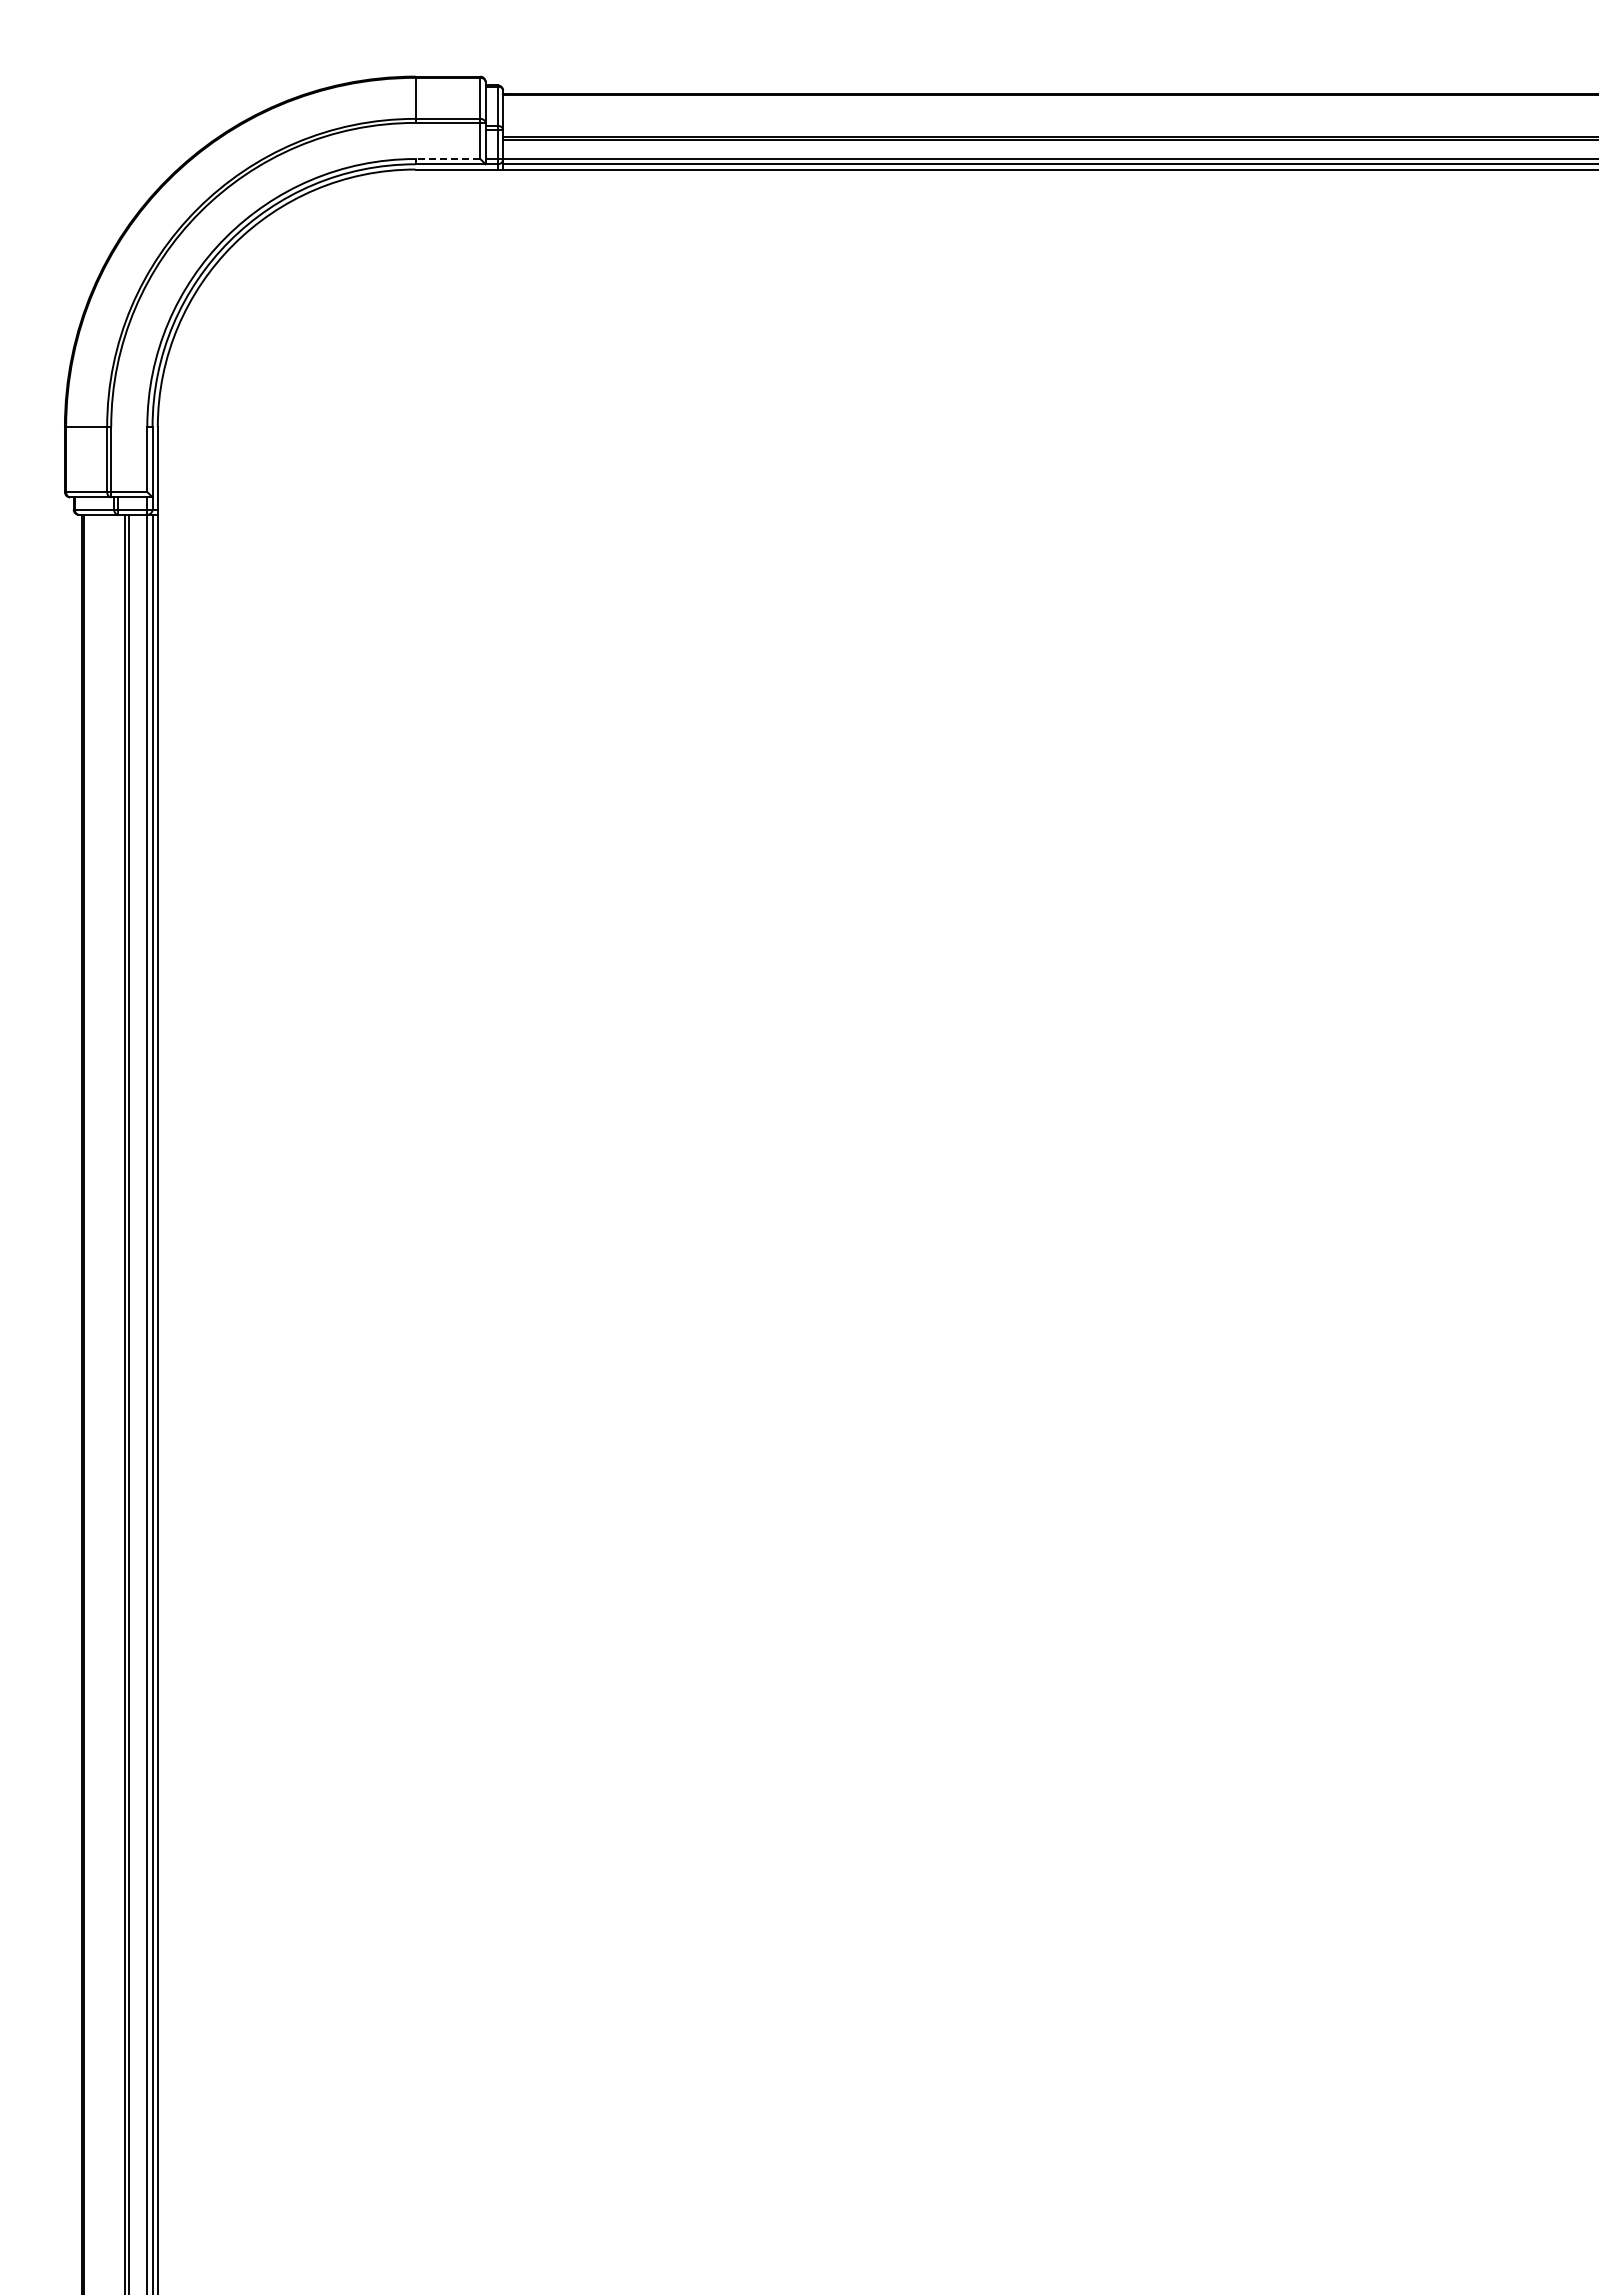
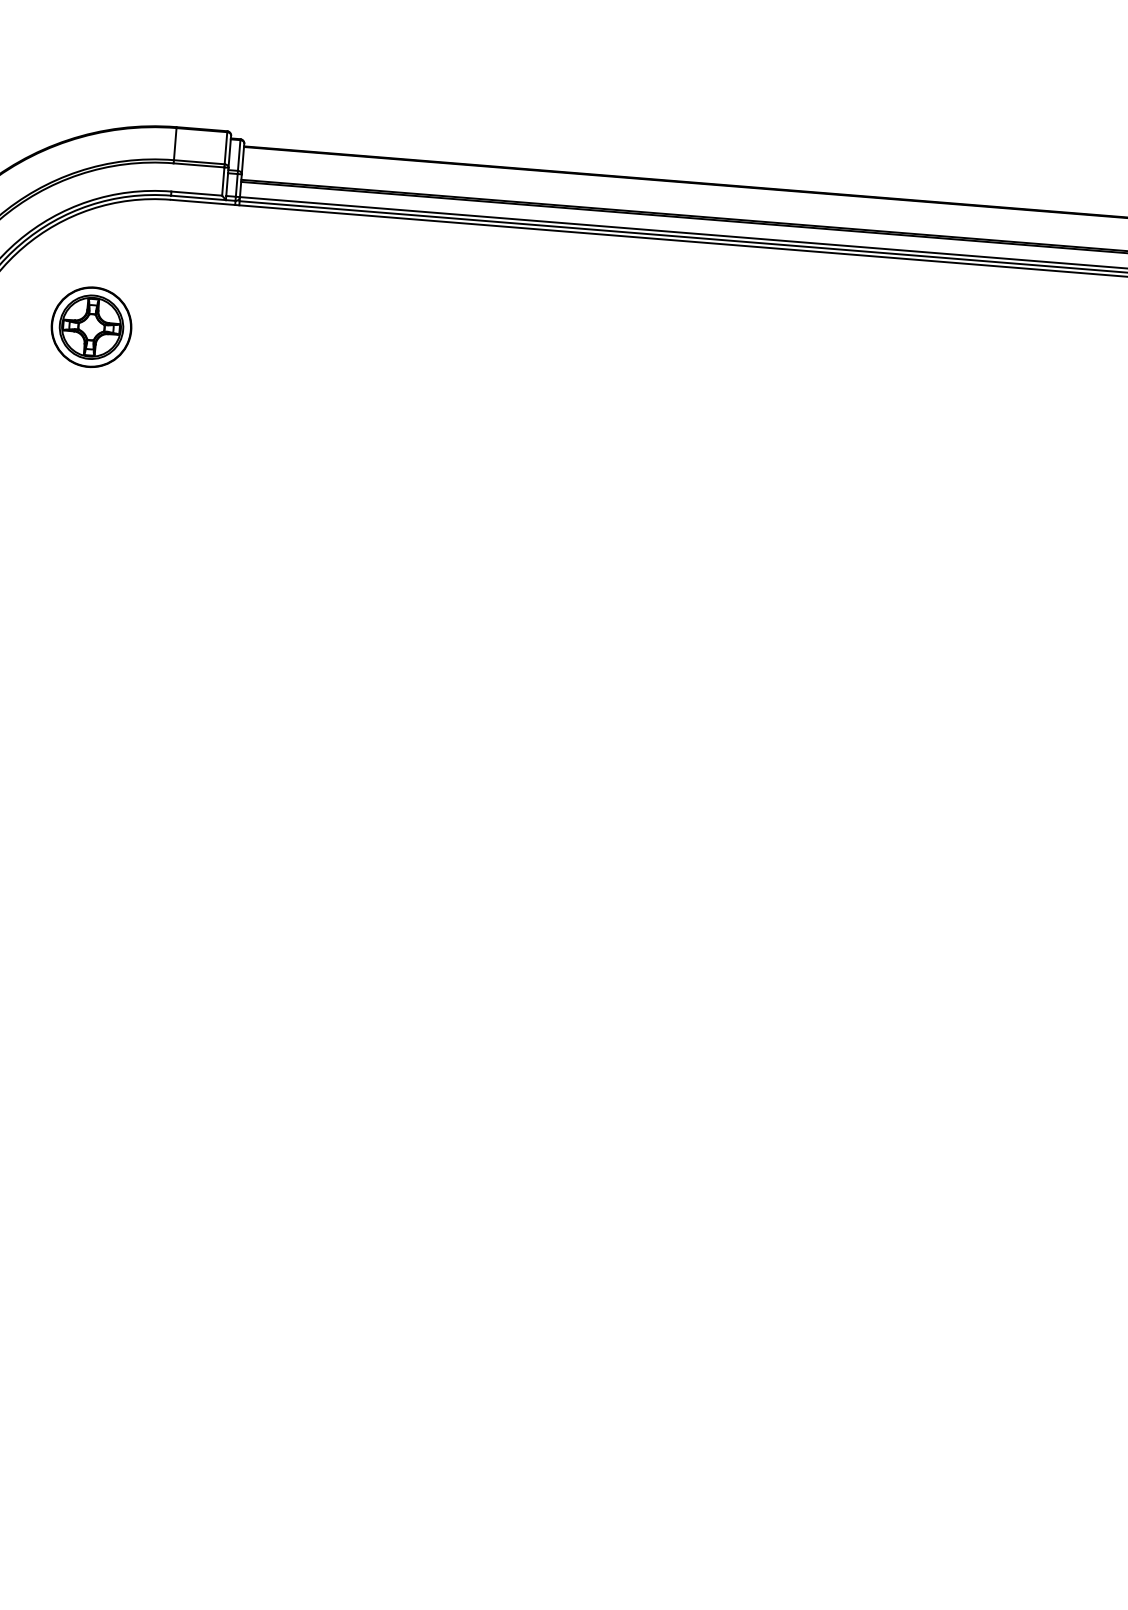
line: (447, 159) -> (196, 193), dashed -> solid
part: (327, 339) -> (91, 327), added

